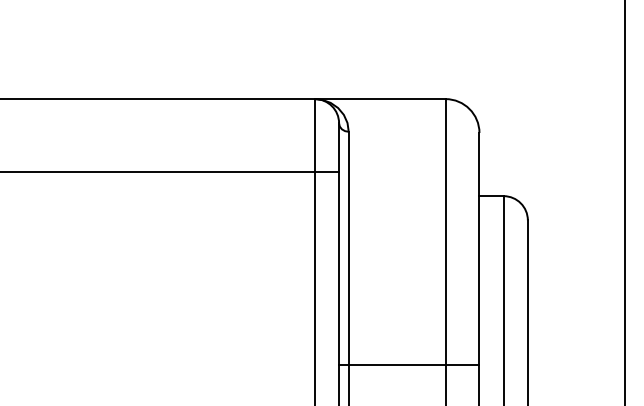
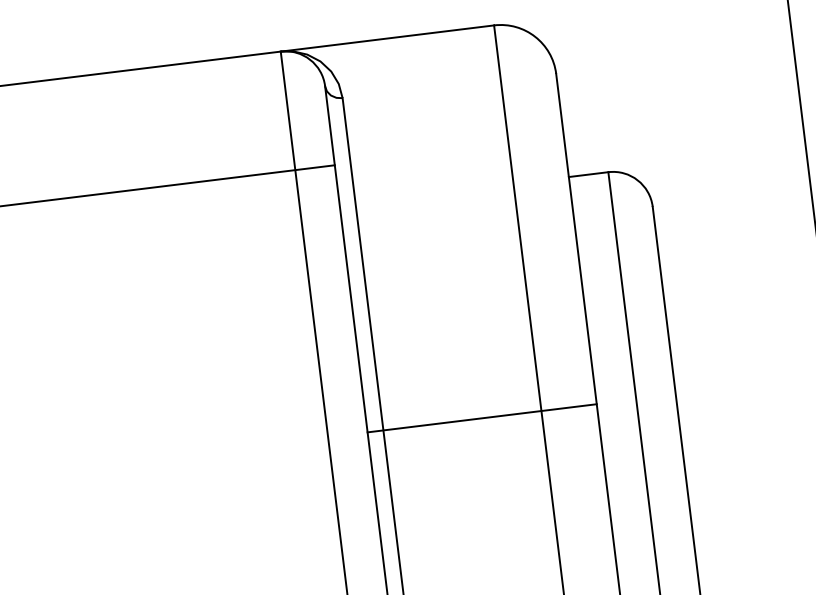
line: (409, 365) -> (482, 418), moved

